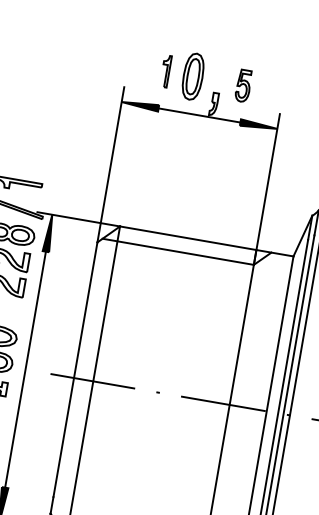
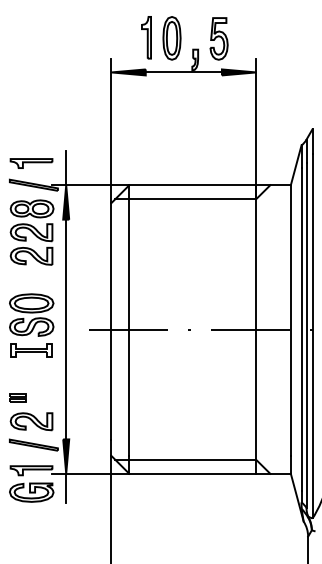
part: (165, 71) -> (146, 37), size x1.43
part: (243, 85) -> (218, 38), size x1.43
line: (55, 195) -> (66, 167), added

